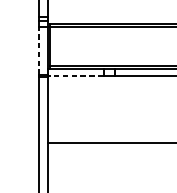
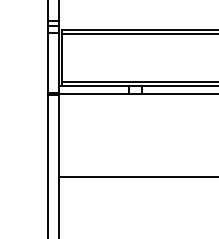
line: (39, 51) -> (48, 63), dashed -> solid
line: (75, 75) -> (93, 93), dashed -> solid

